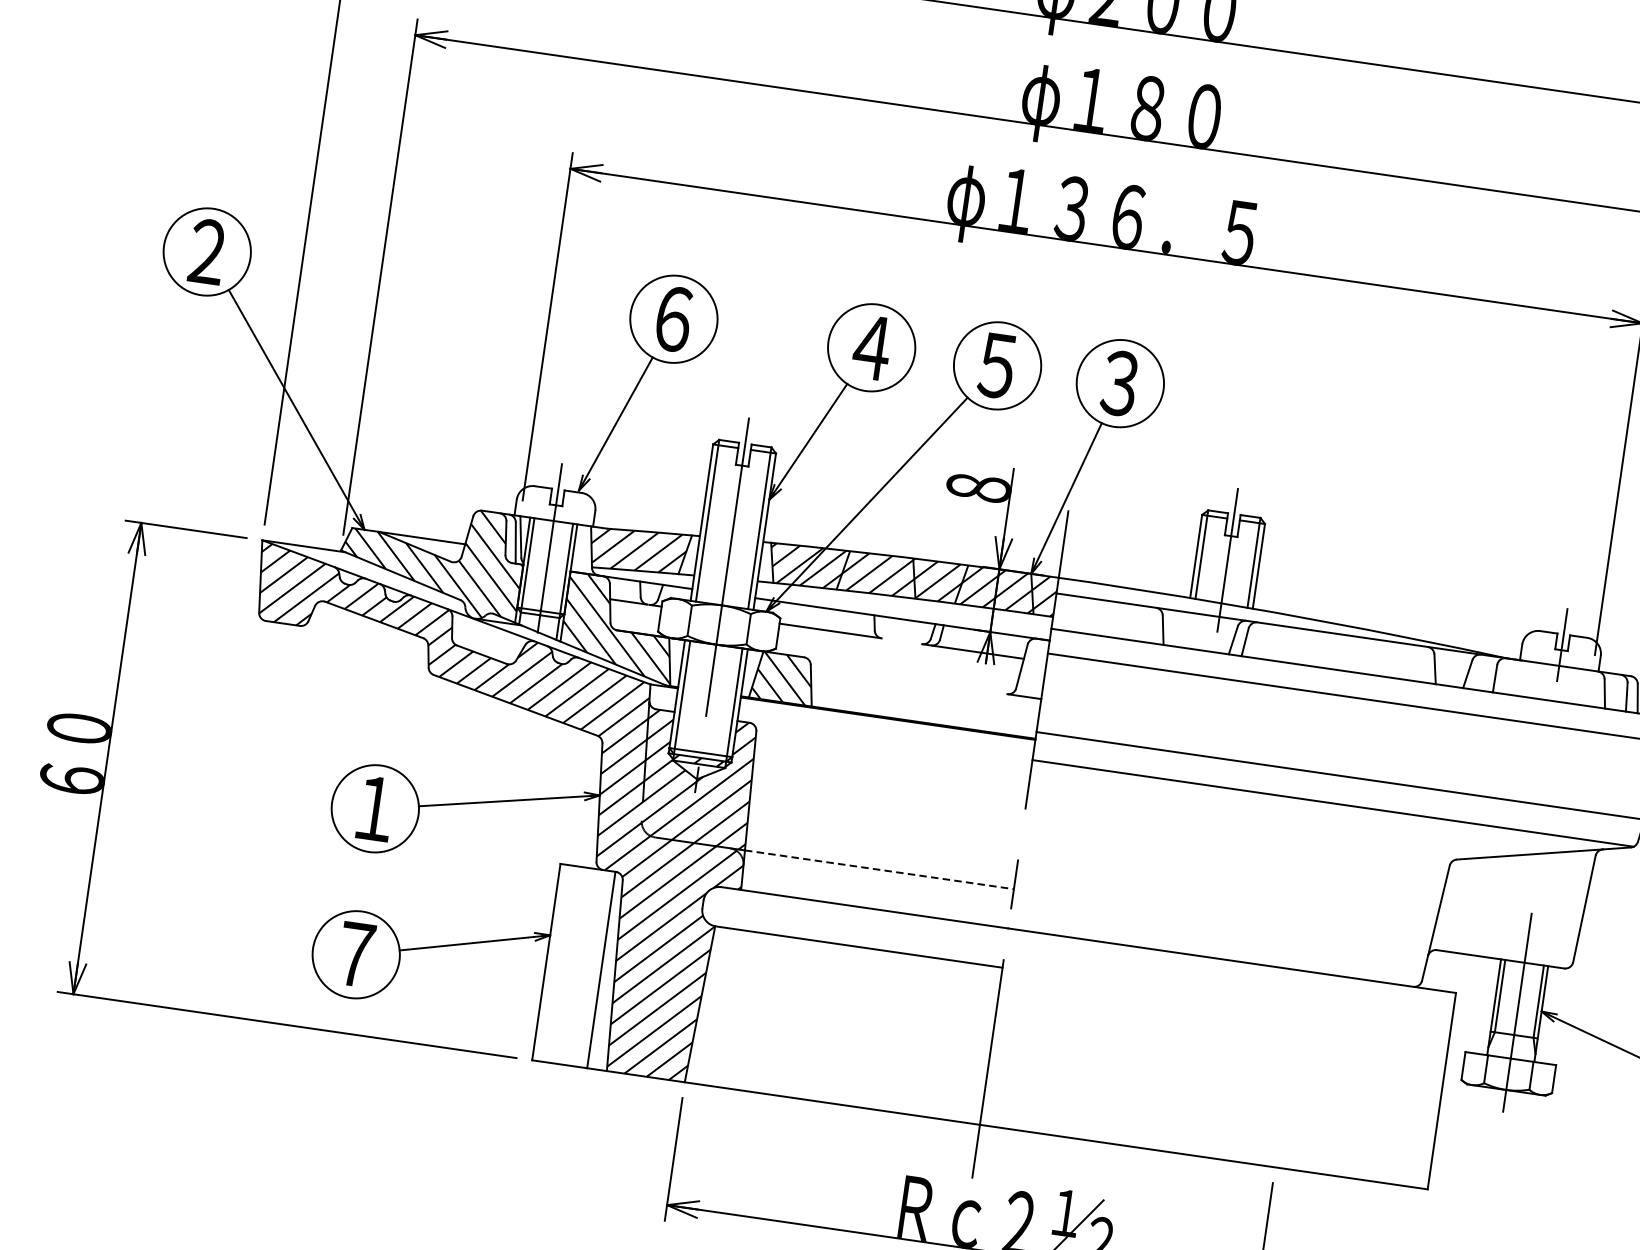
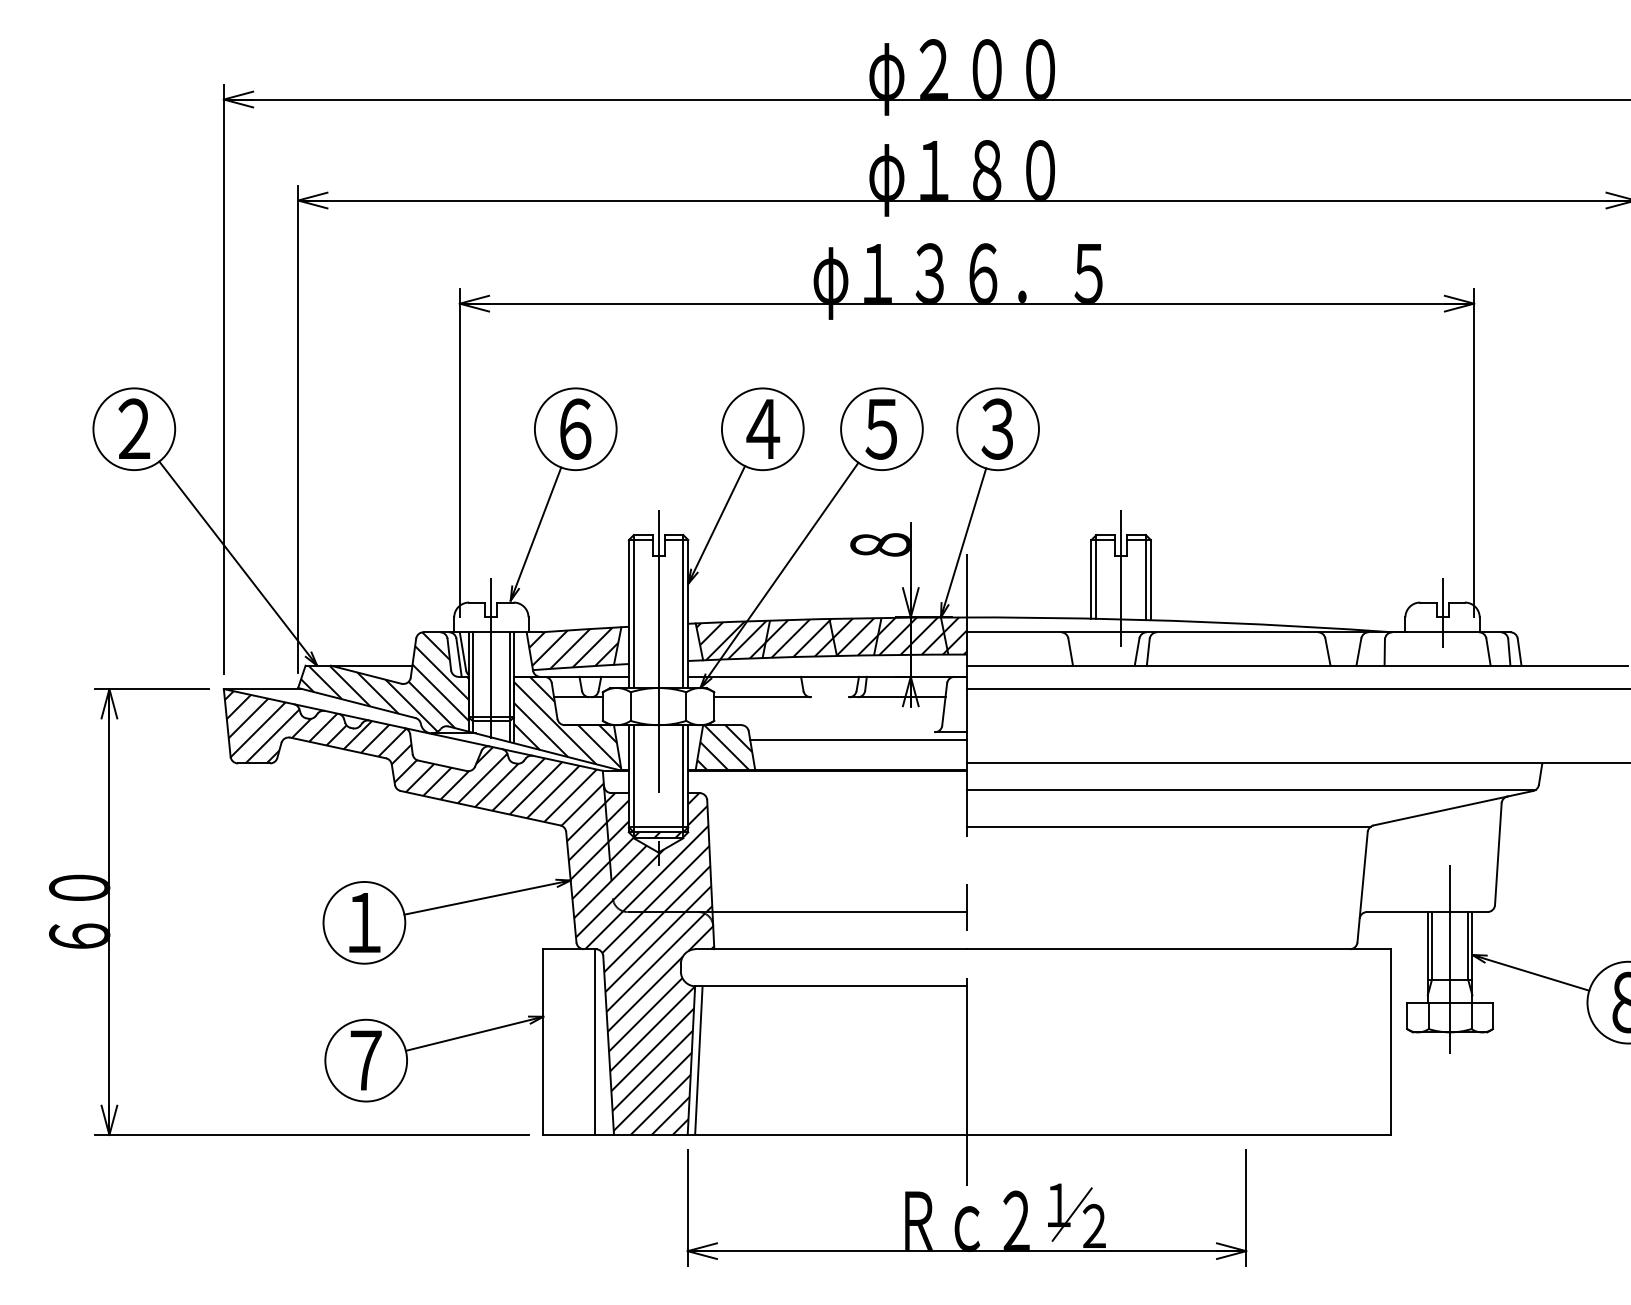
line: (925, 691) -> (858, 740), added
line: (1239, 829) -> (1168, 826), added
line: (880, 870) -> (840, 912), dashed -> solid
line: (707, 1005) -> (698, 1060), added

